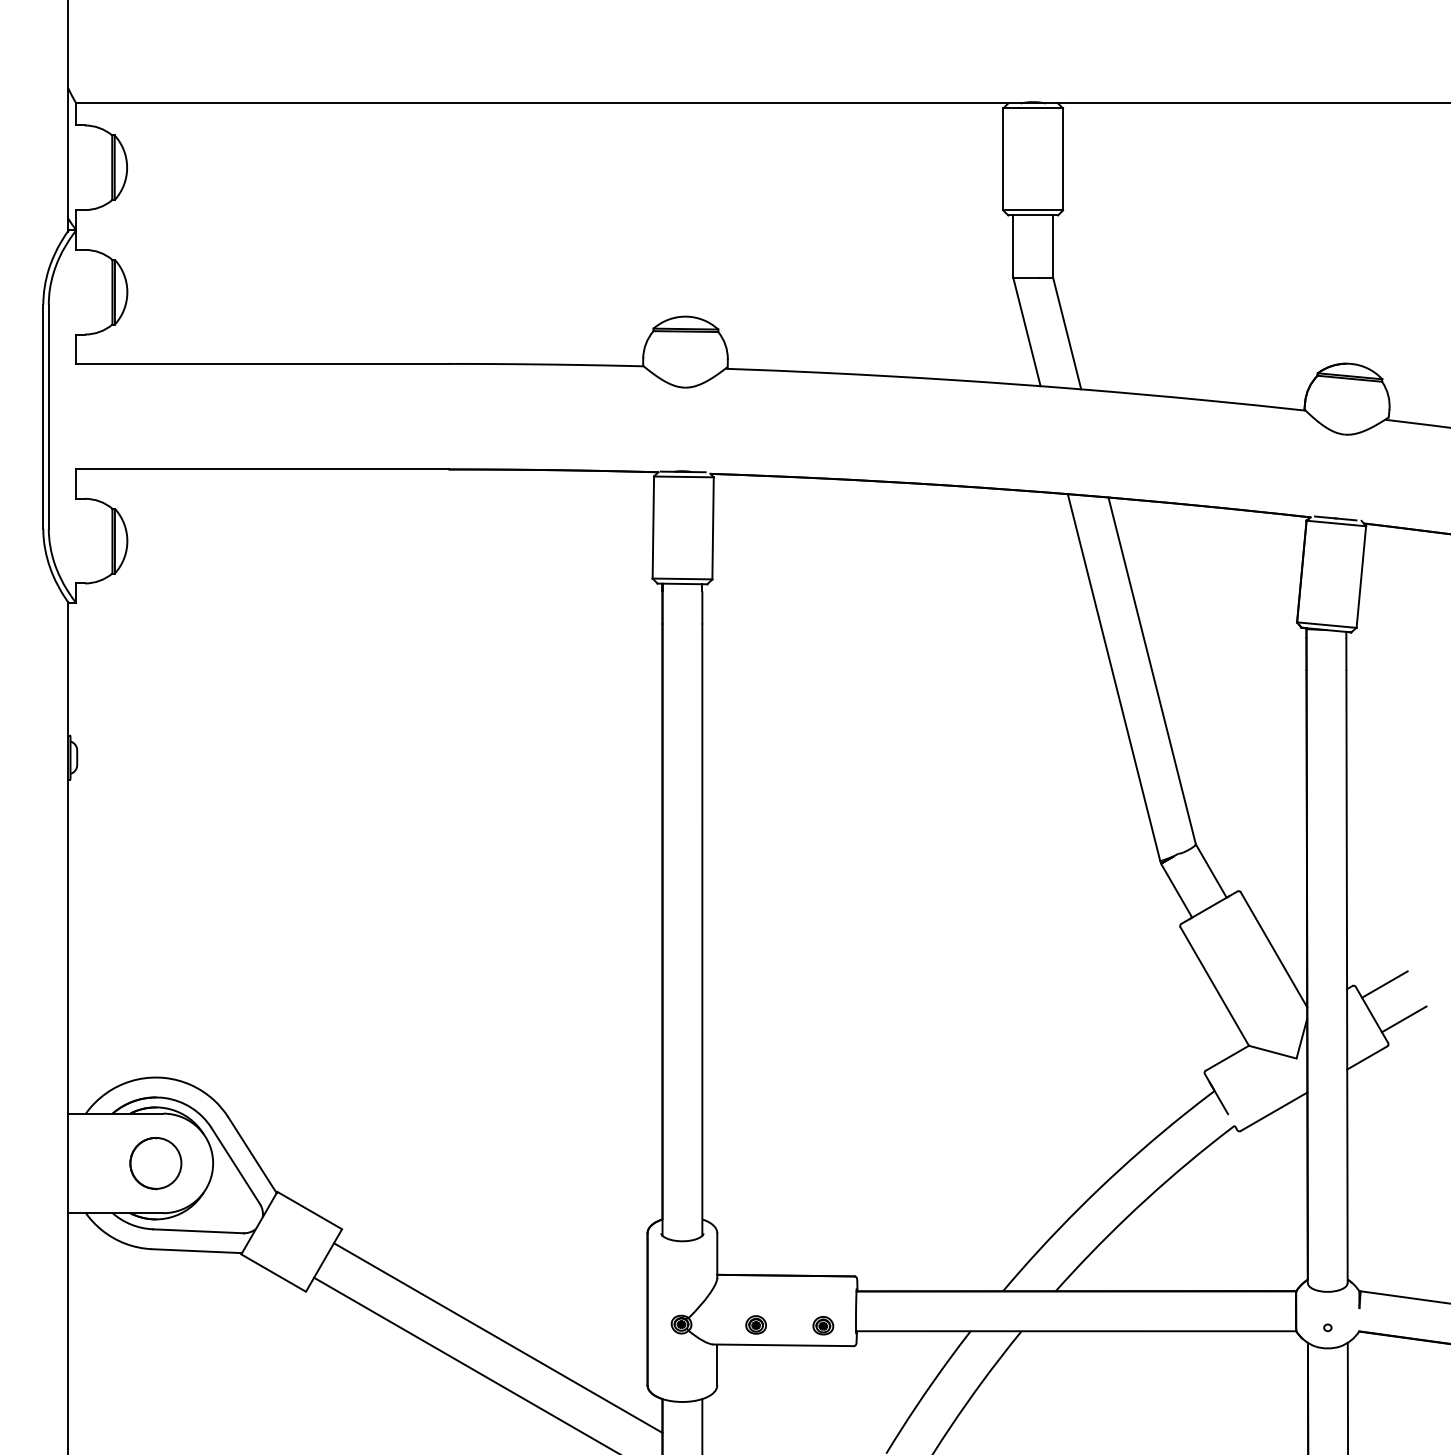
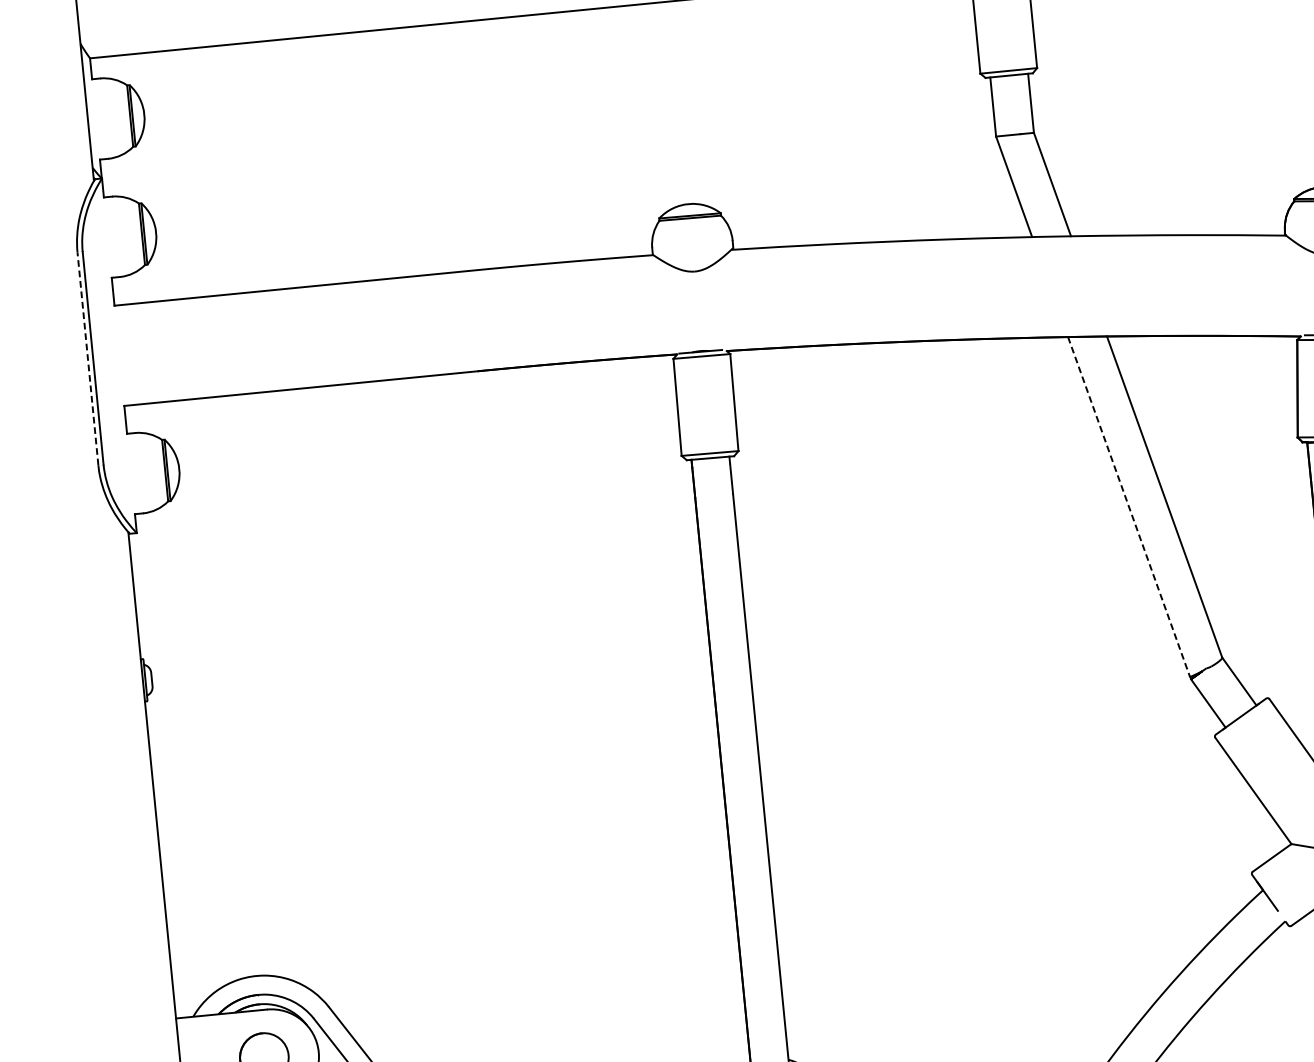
line: (43, 416) -> (88, 358), solid -> dashed
line: (1114, 678) -> (1129, 507), solid -> dashed

